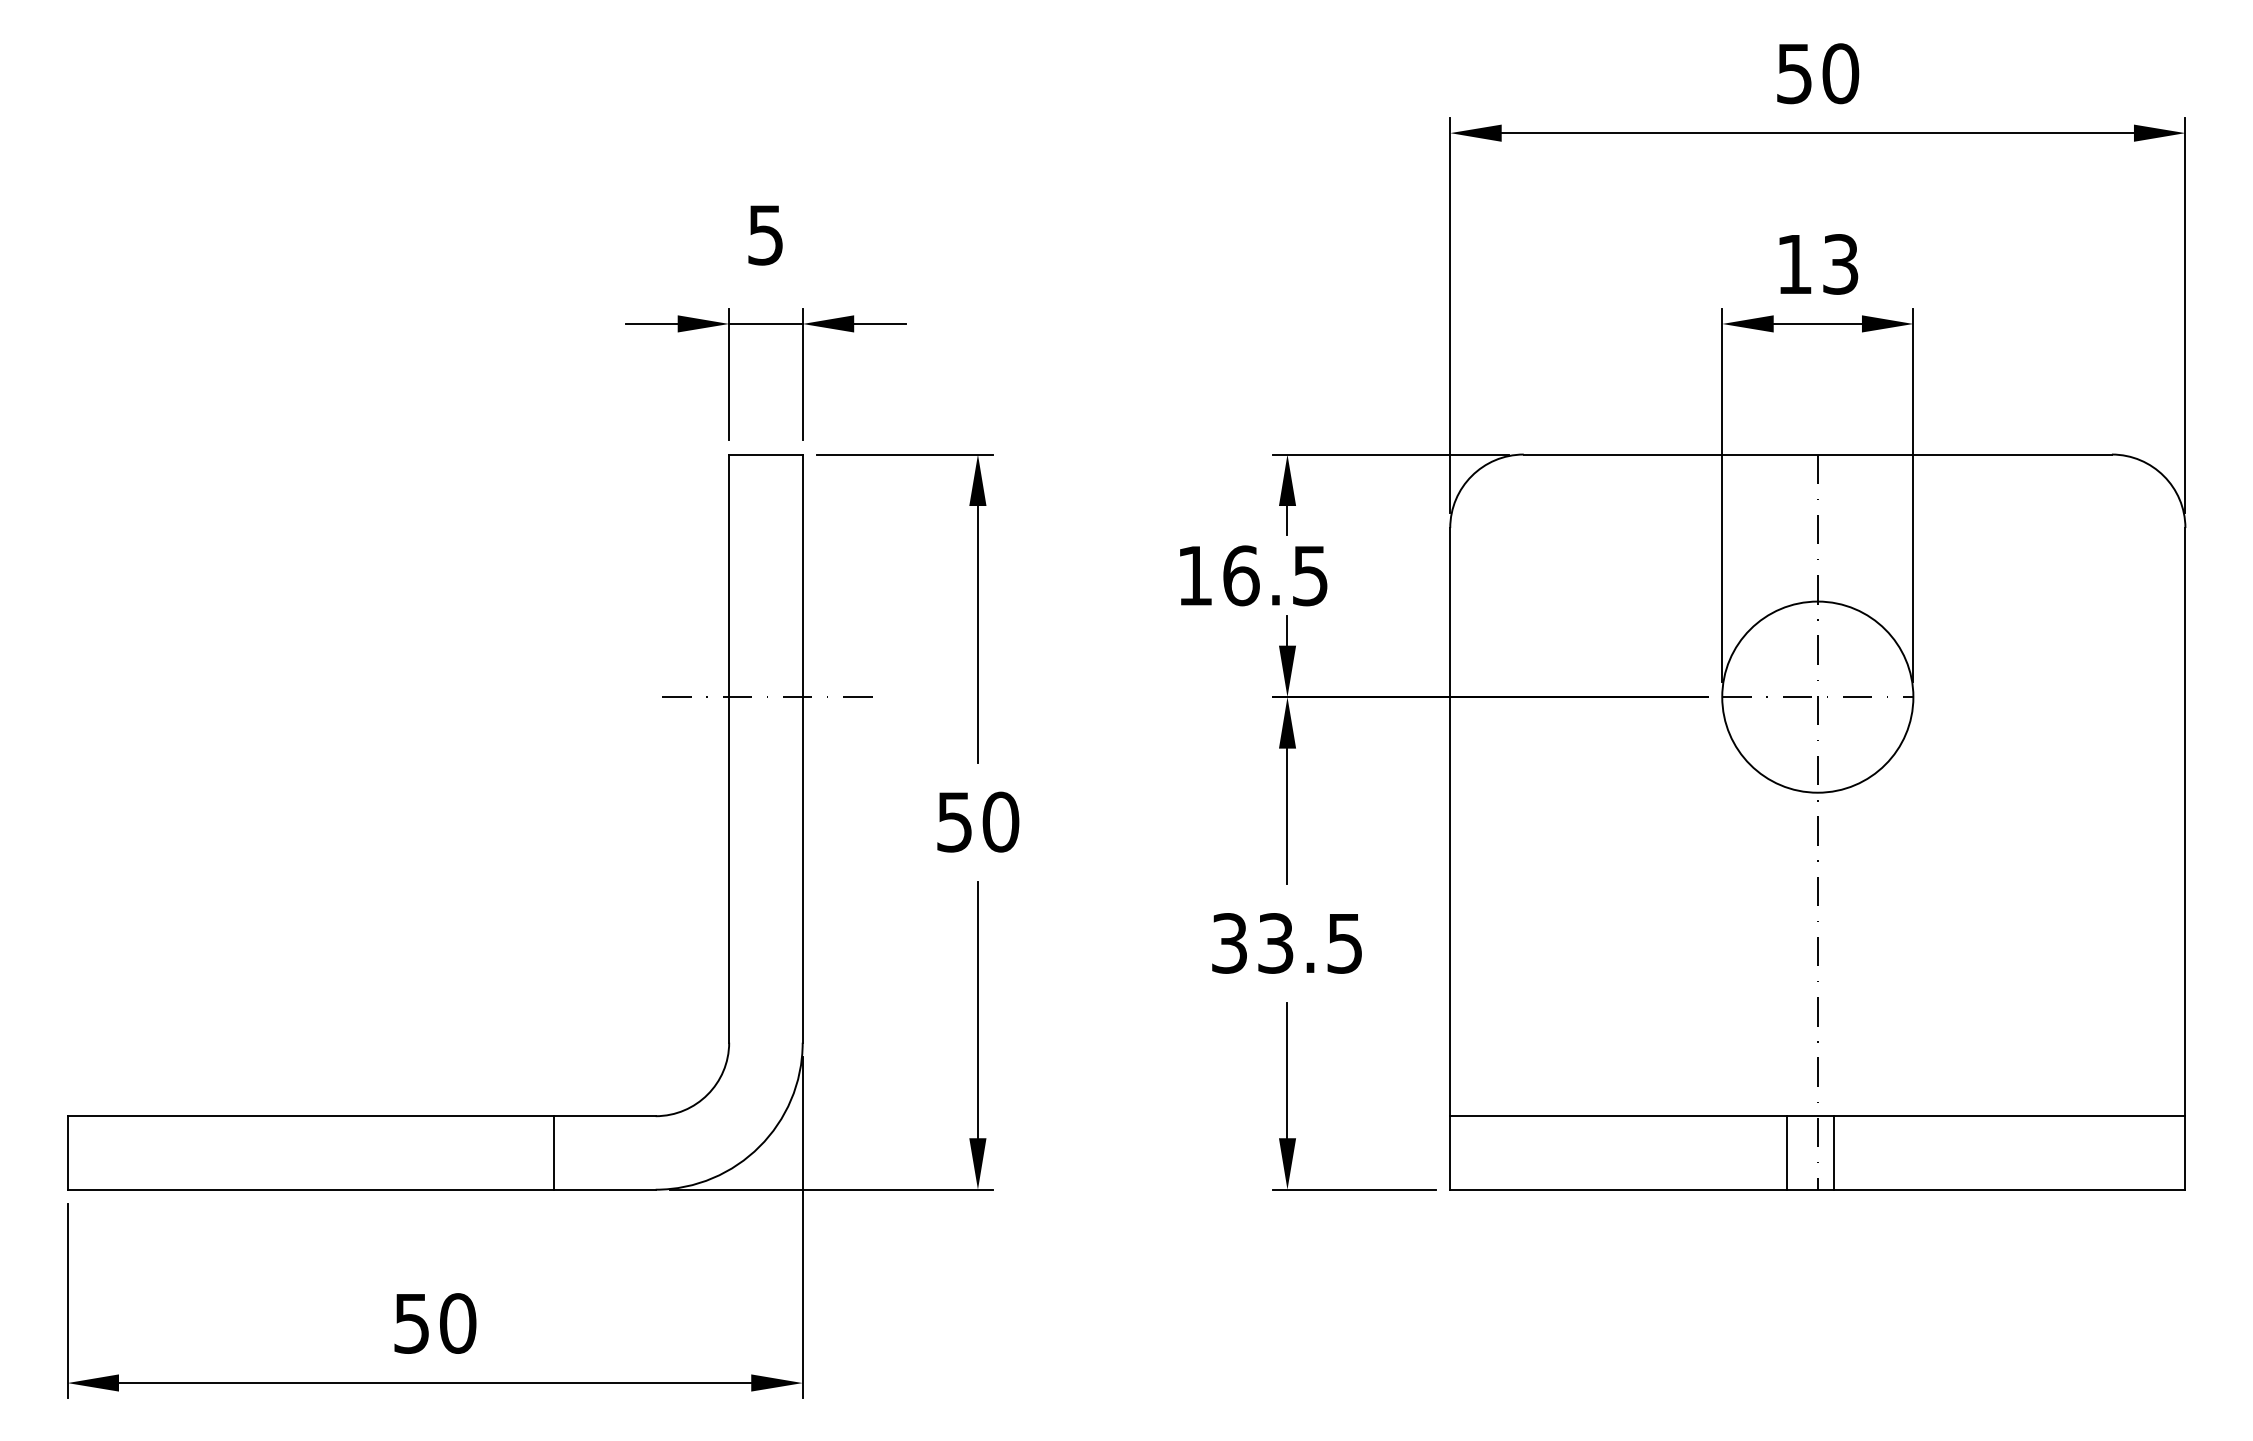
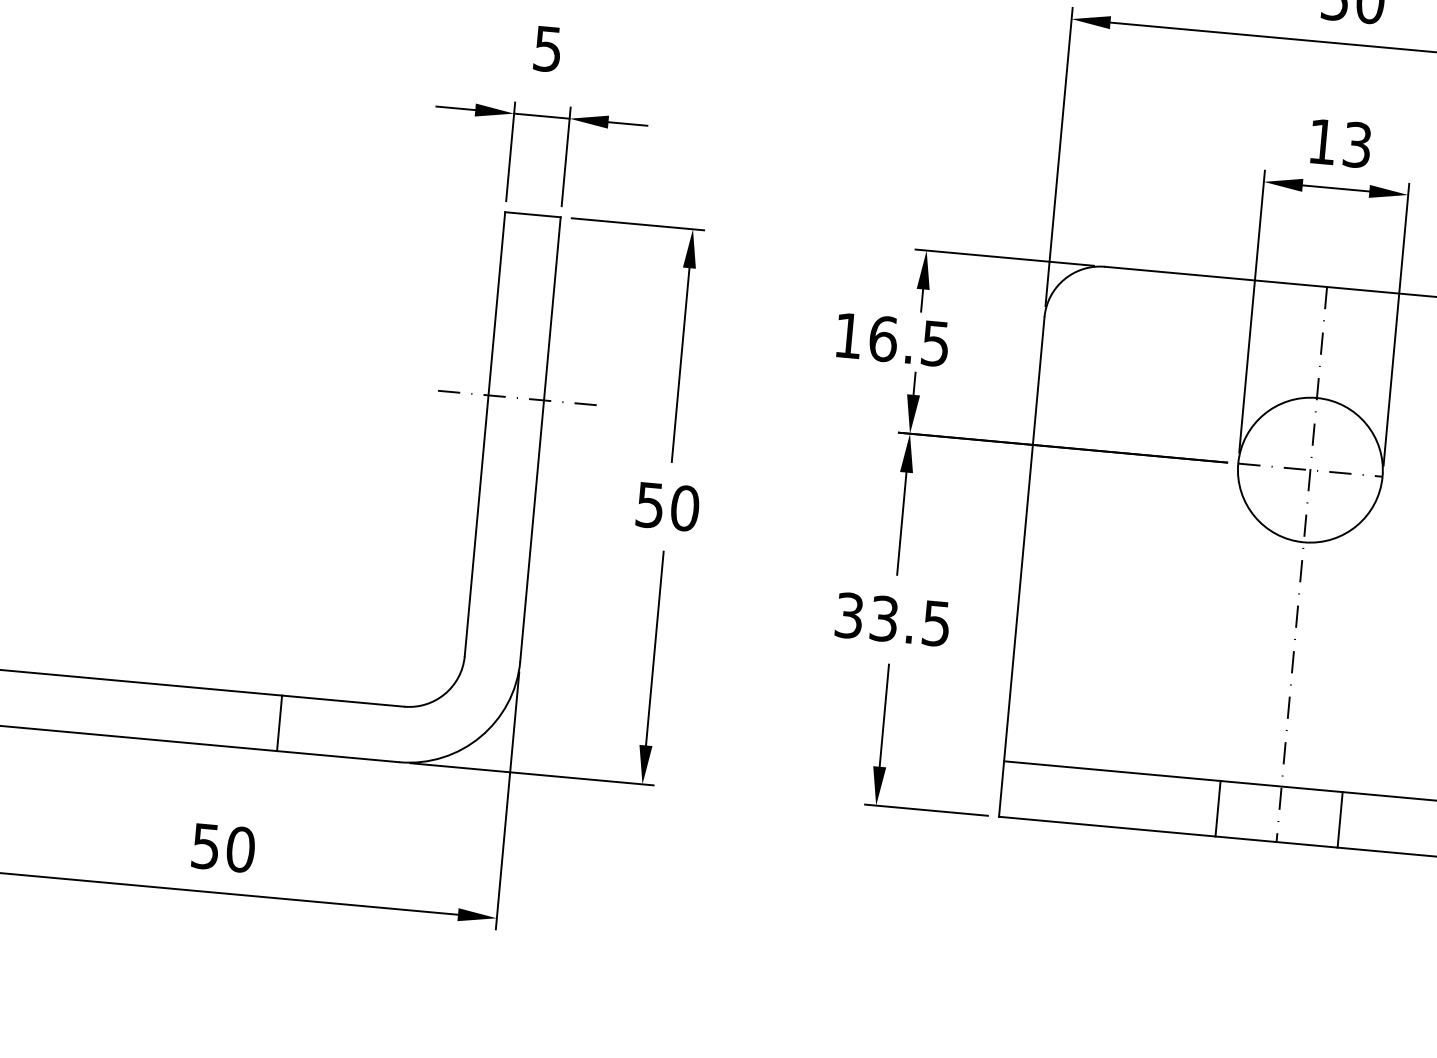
line: (553, 1152) -> (279, 722), moved
line: (1786, 1152) -> (1217, 808), moved
line: (1833, 1152) -> (1340, 819), moved

